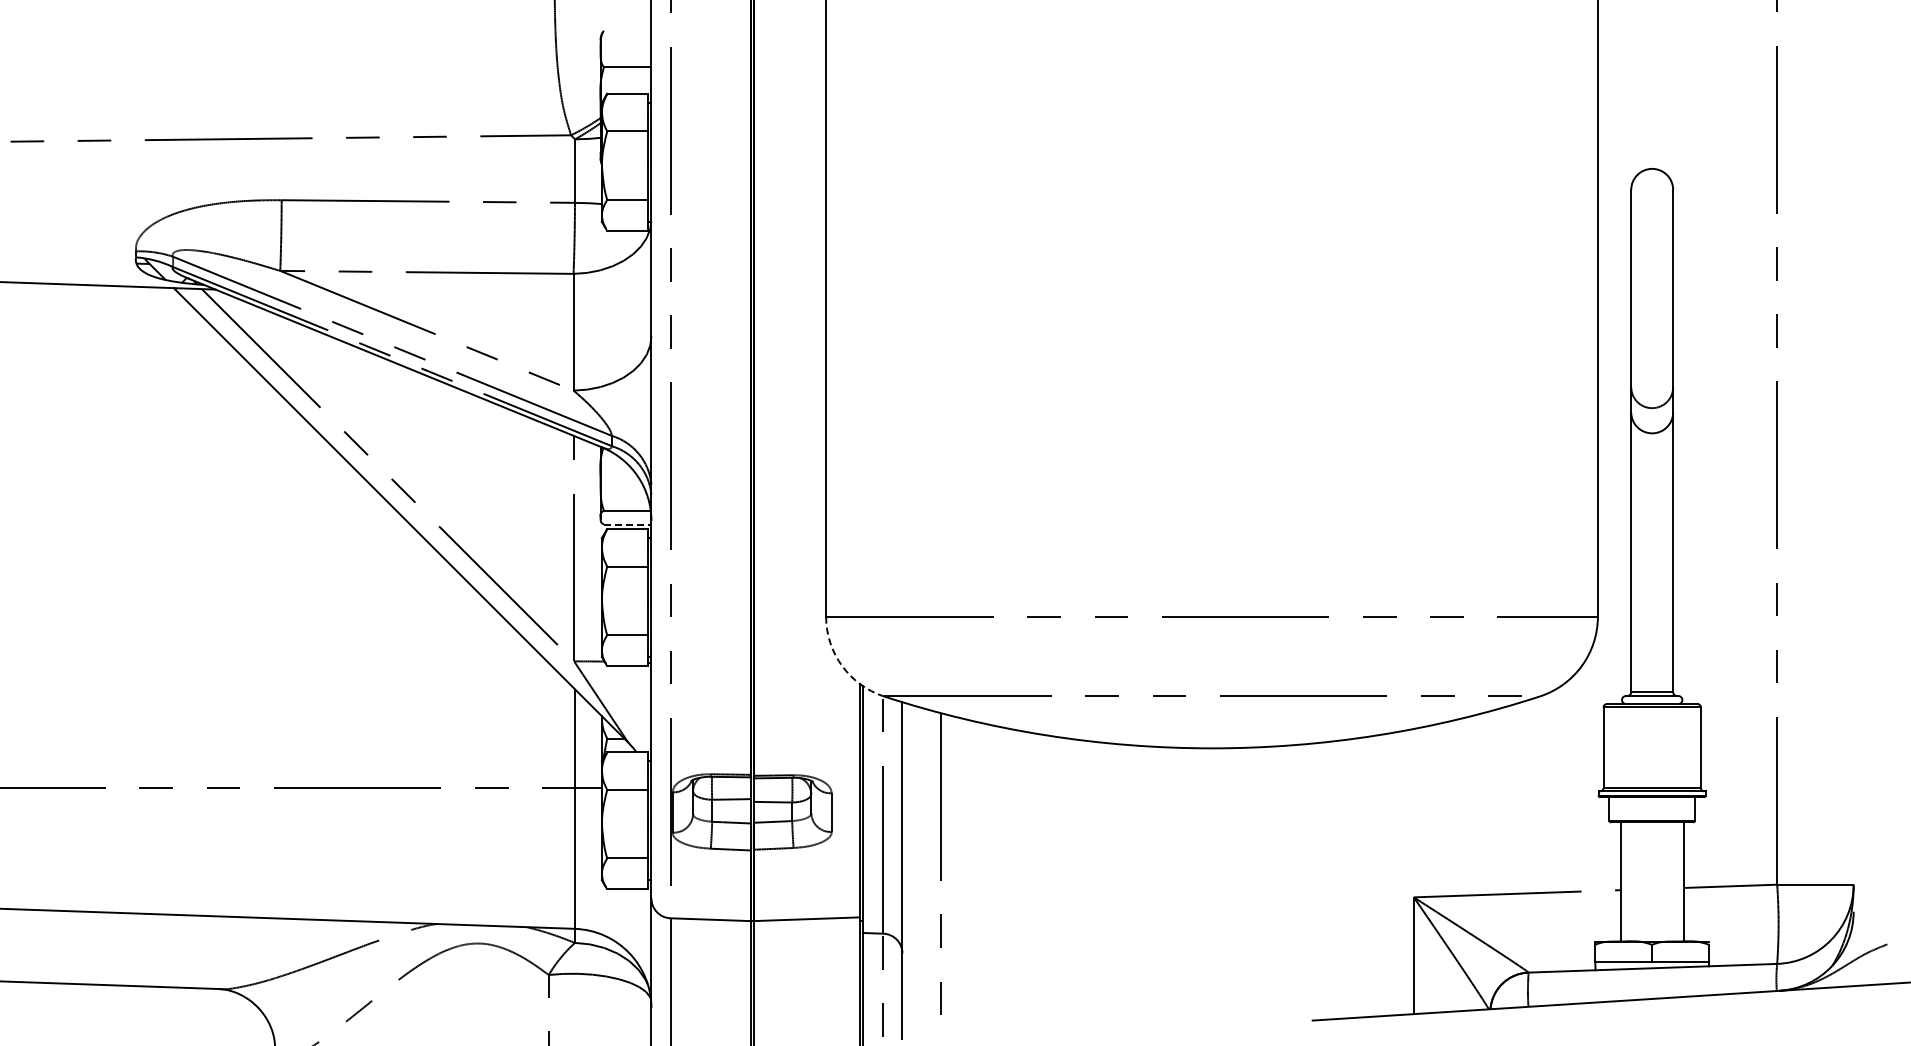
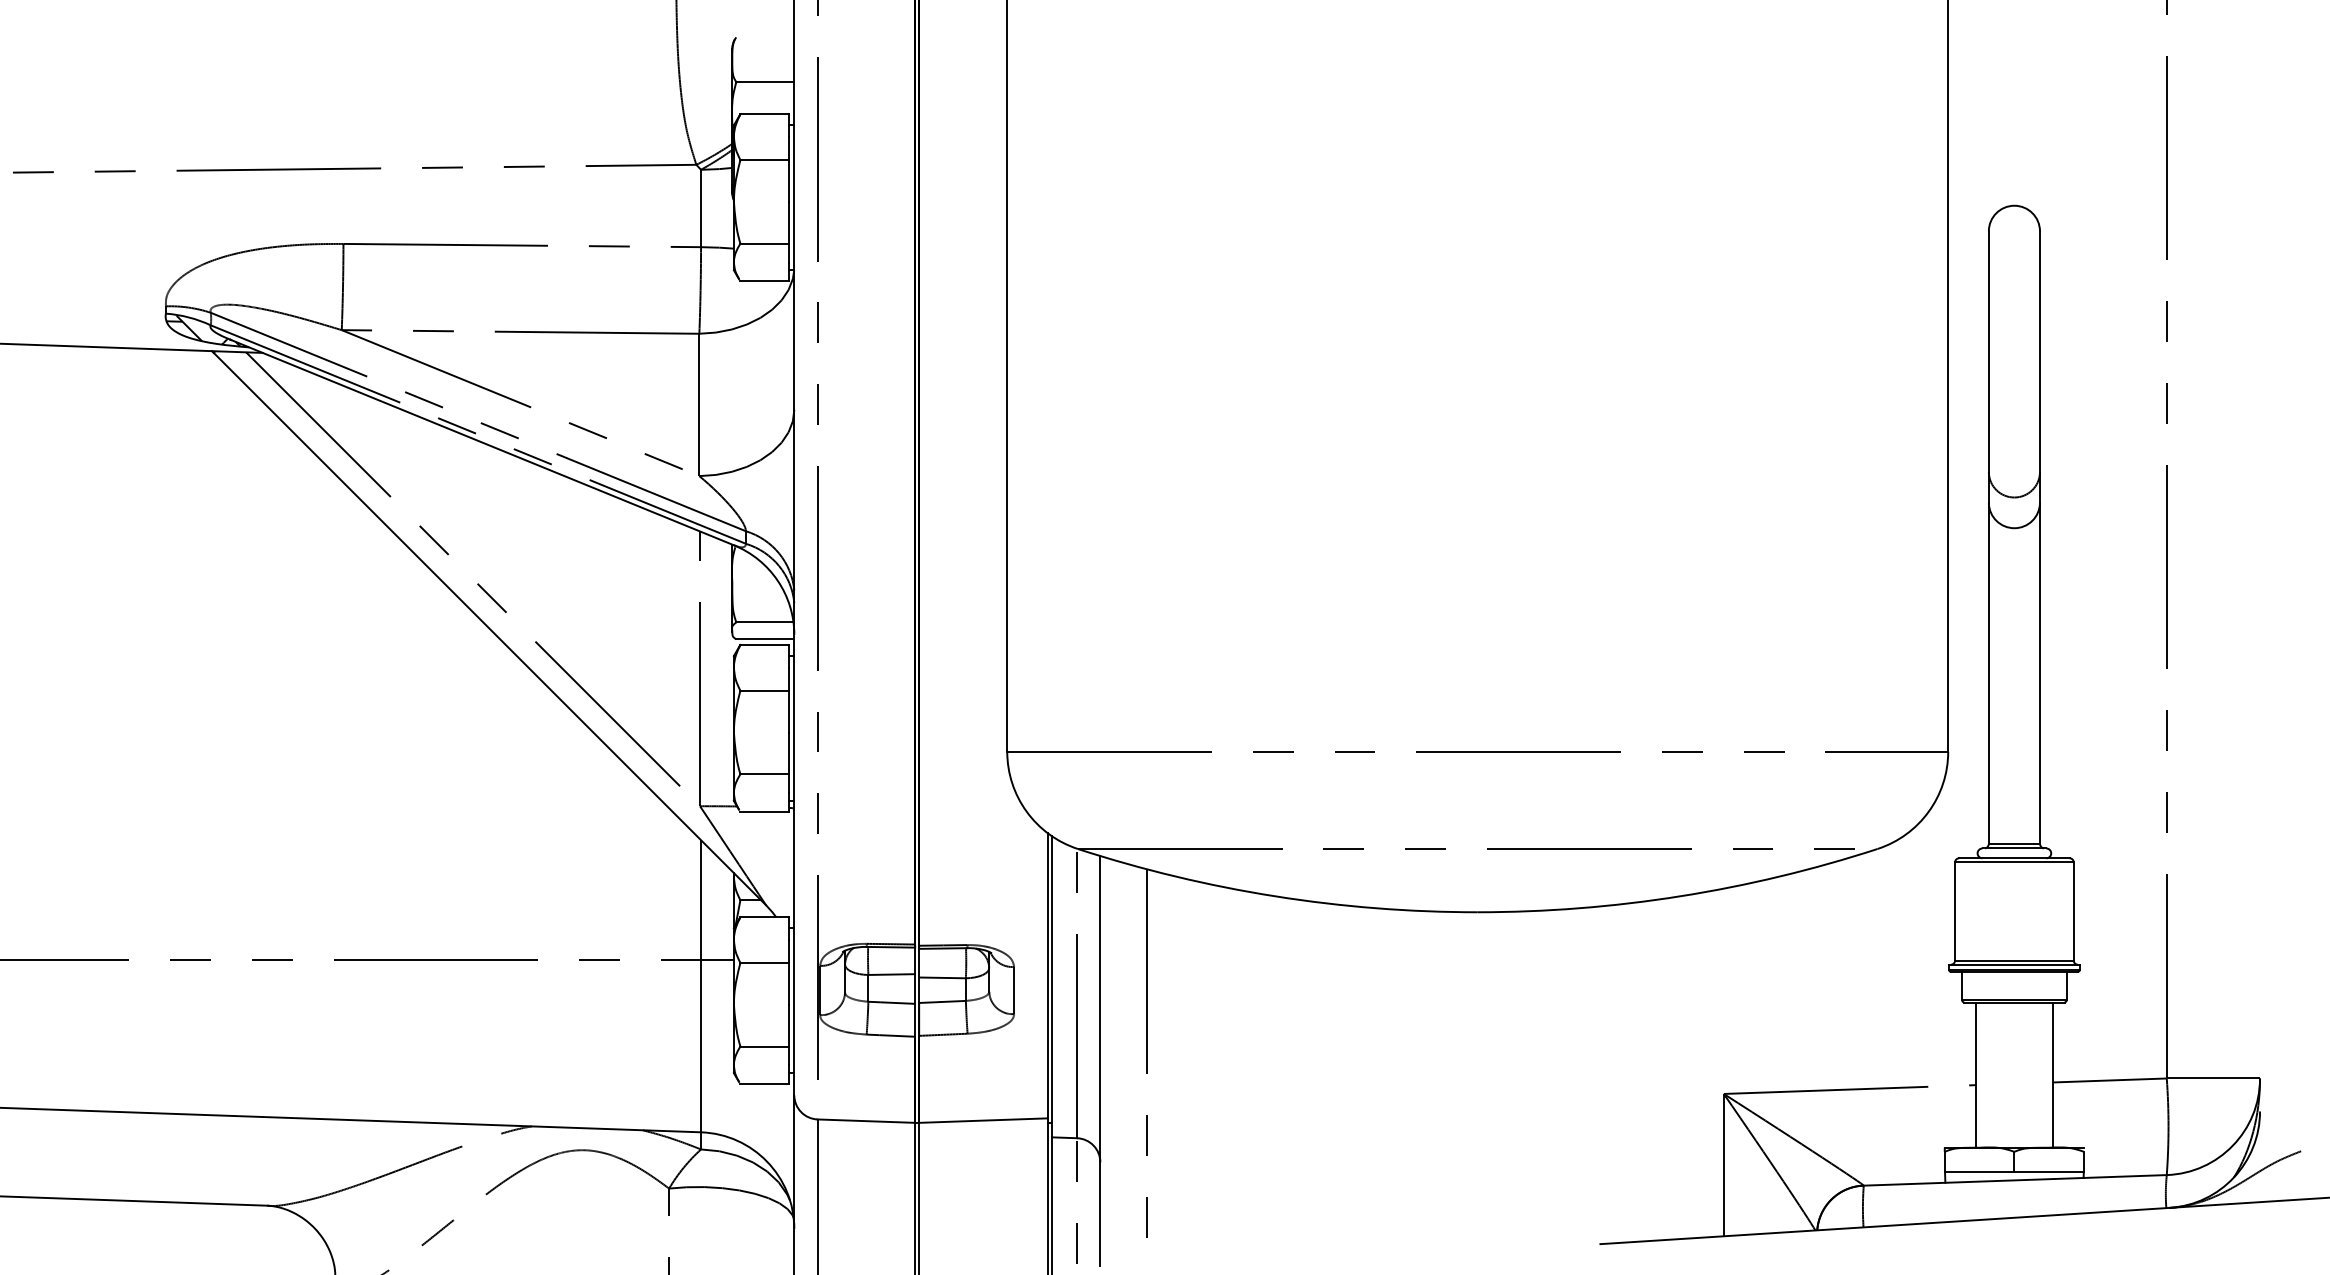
line: (627, 524) -> (765, 639), dashed -> solid
arc: (842, 666) -> (1027, 812), dashed -> solid

